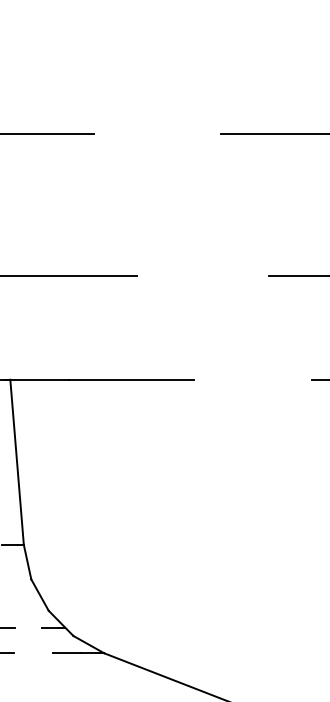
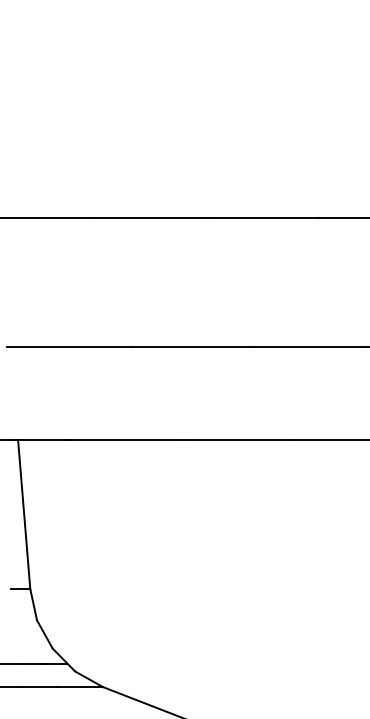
line: (157, 134) -> (150, 218), added
line: (202, 275) -> (191, 346), added
line: (252, 380) -> (236, 440), added
line: (28, 628) -> (34, 664), added
line: (32, 653) -> (38, 687), added

